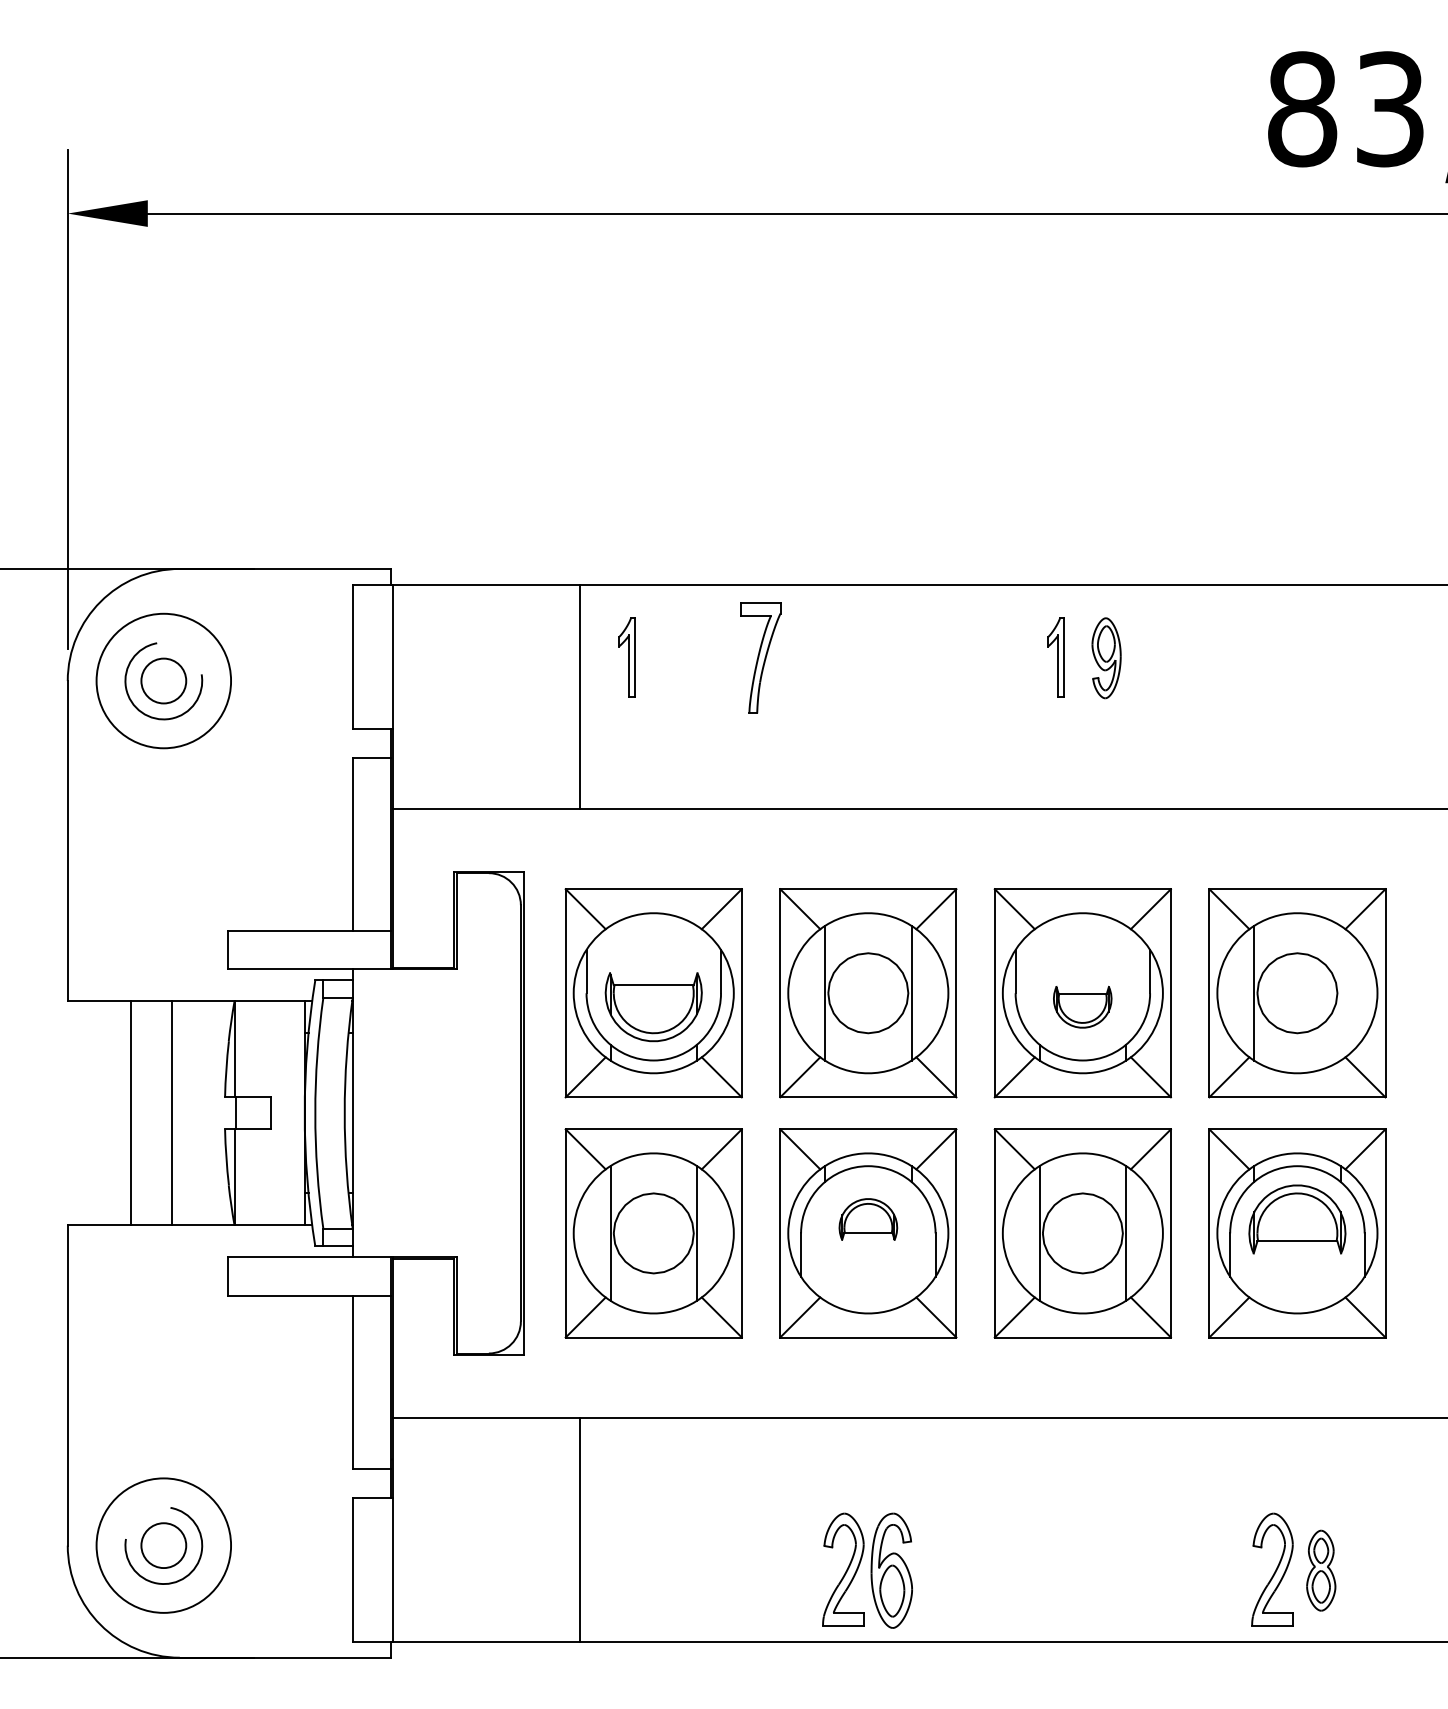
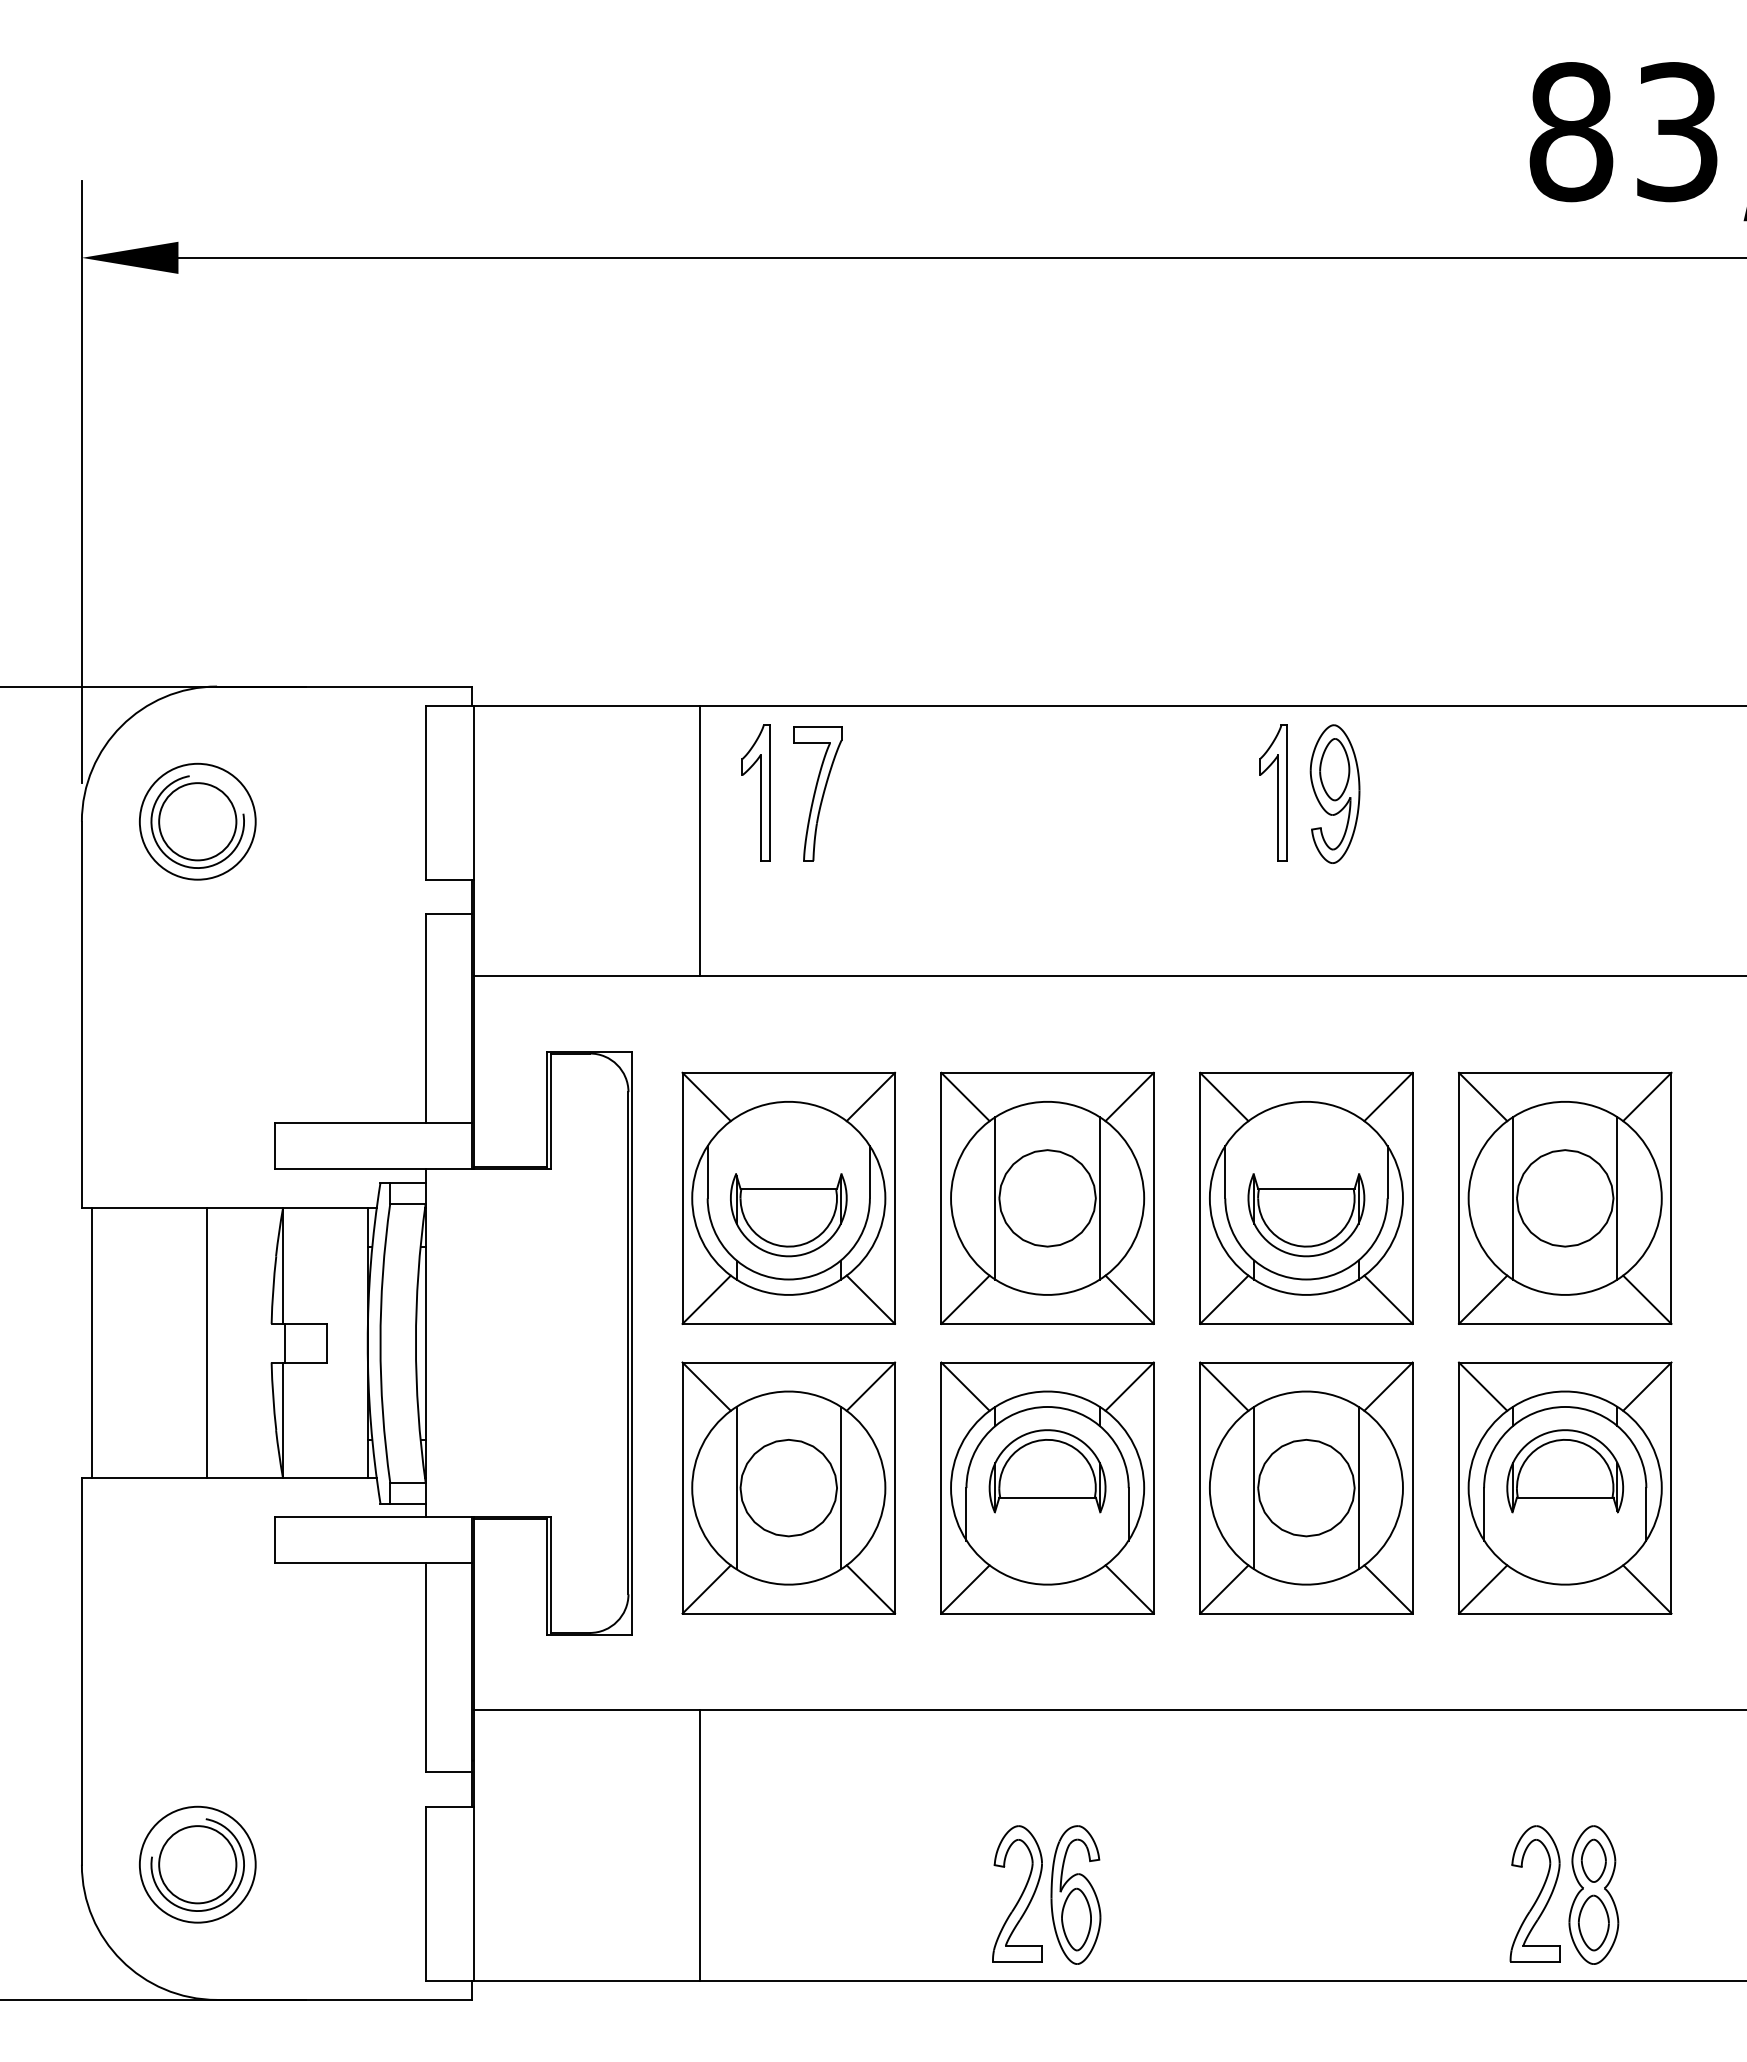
part: (626, 656) -> (755, 792), size x1.43
part: (1055, 656) -> (1273, 792), size x1.43
part: (760, 657) -> (817, 793), moved
part: (1106, 658) -> (1334, 794), size x1.43
circle: (163, 681) -> (197, 822), size x0.71
circle: (163, 681) -> (197, 822), size x1.43
line: (1340, 992) -> (1617, 1197), added
part: (1082, 1007) -> (1305, 1215), size x1.67
line: (130, 1113) -> (91, 1343), moved
part: (868, 1219) -> (1047, 1471), size x1.67
circle: (163, 1545) -> (197, 1864), size x0.71
circle: (163, 1545) -> (197, 1864), size x1.43
part: (1321, 1570) -> (1594, 1894), size x1.43

